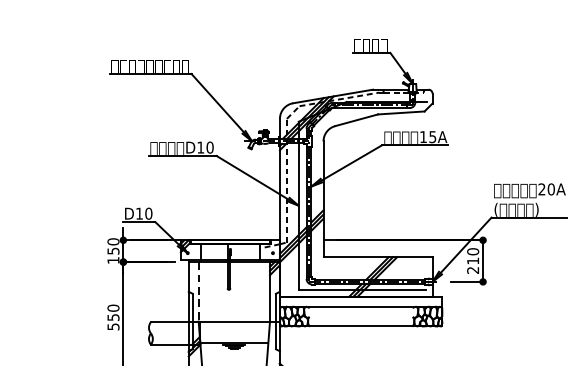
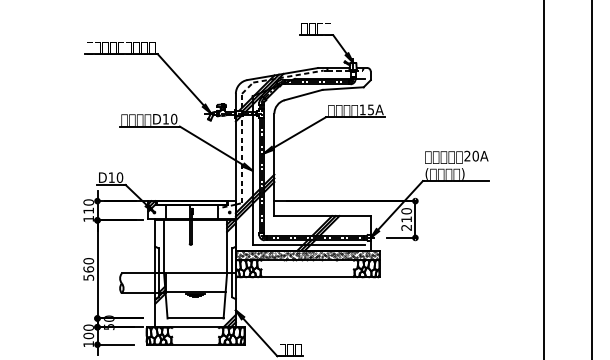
text: (113, 250) -> (88, 210), 150 -> 110
line: (199, 292) -> (164, 247), dashed -> solid
hatch: (360, 301) -> (307, 255), added
text: (113, 317) -> (88, 269), 550 -> 560

